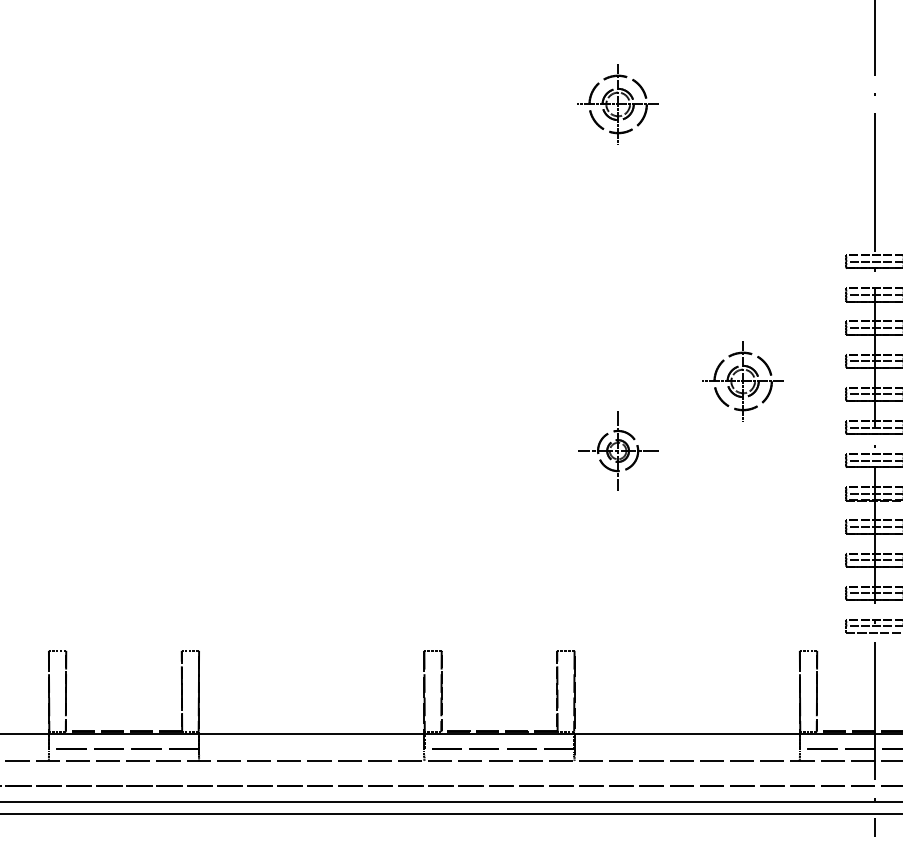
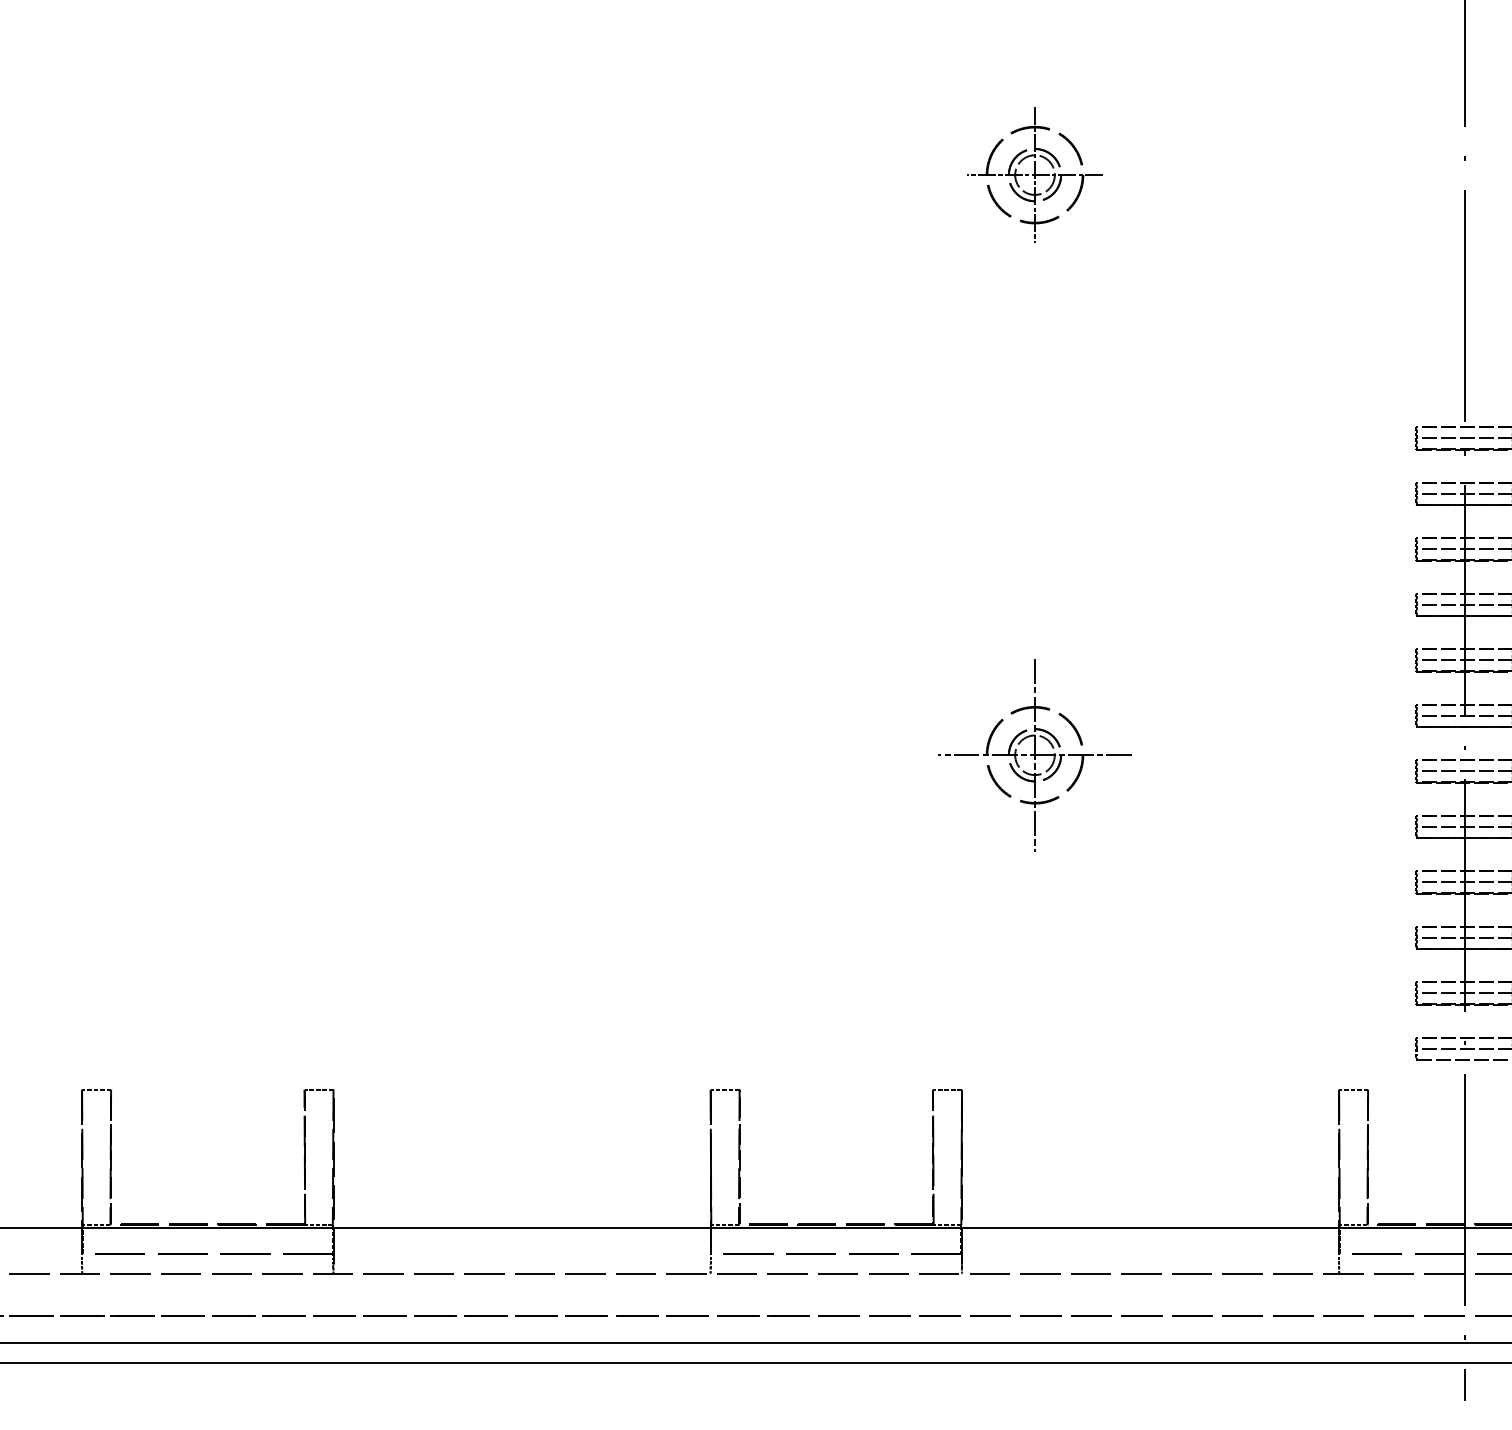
part: (742, 381) -> (1243, 638), removed
part: (617, 450) -> (1033, 754), size x1.43

